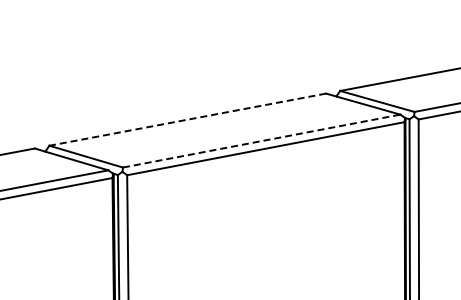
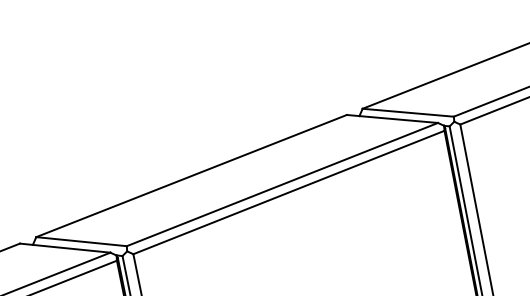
line: (187, 119) -> (191, 175), dashed -> solid
line: (262, 141) -> (283, 184), dashed -> solid

